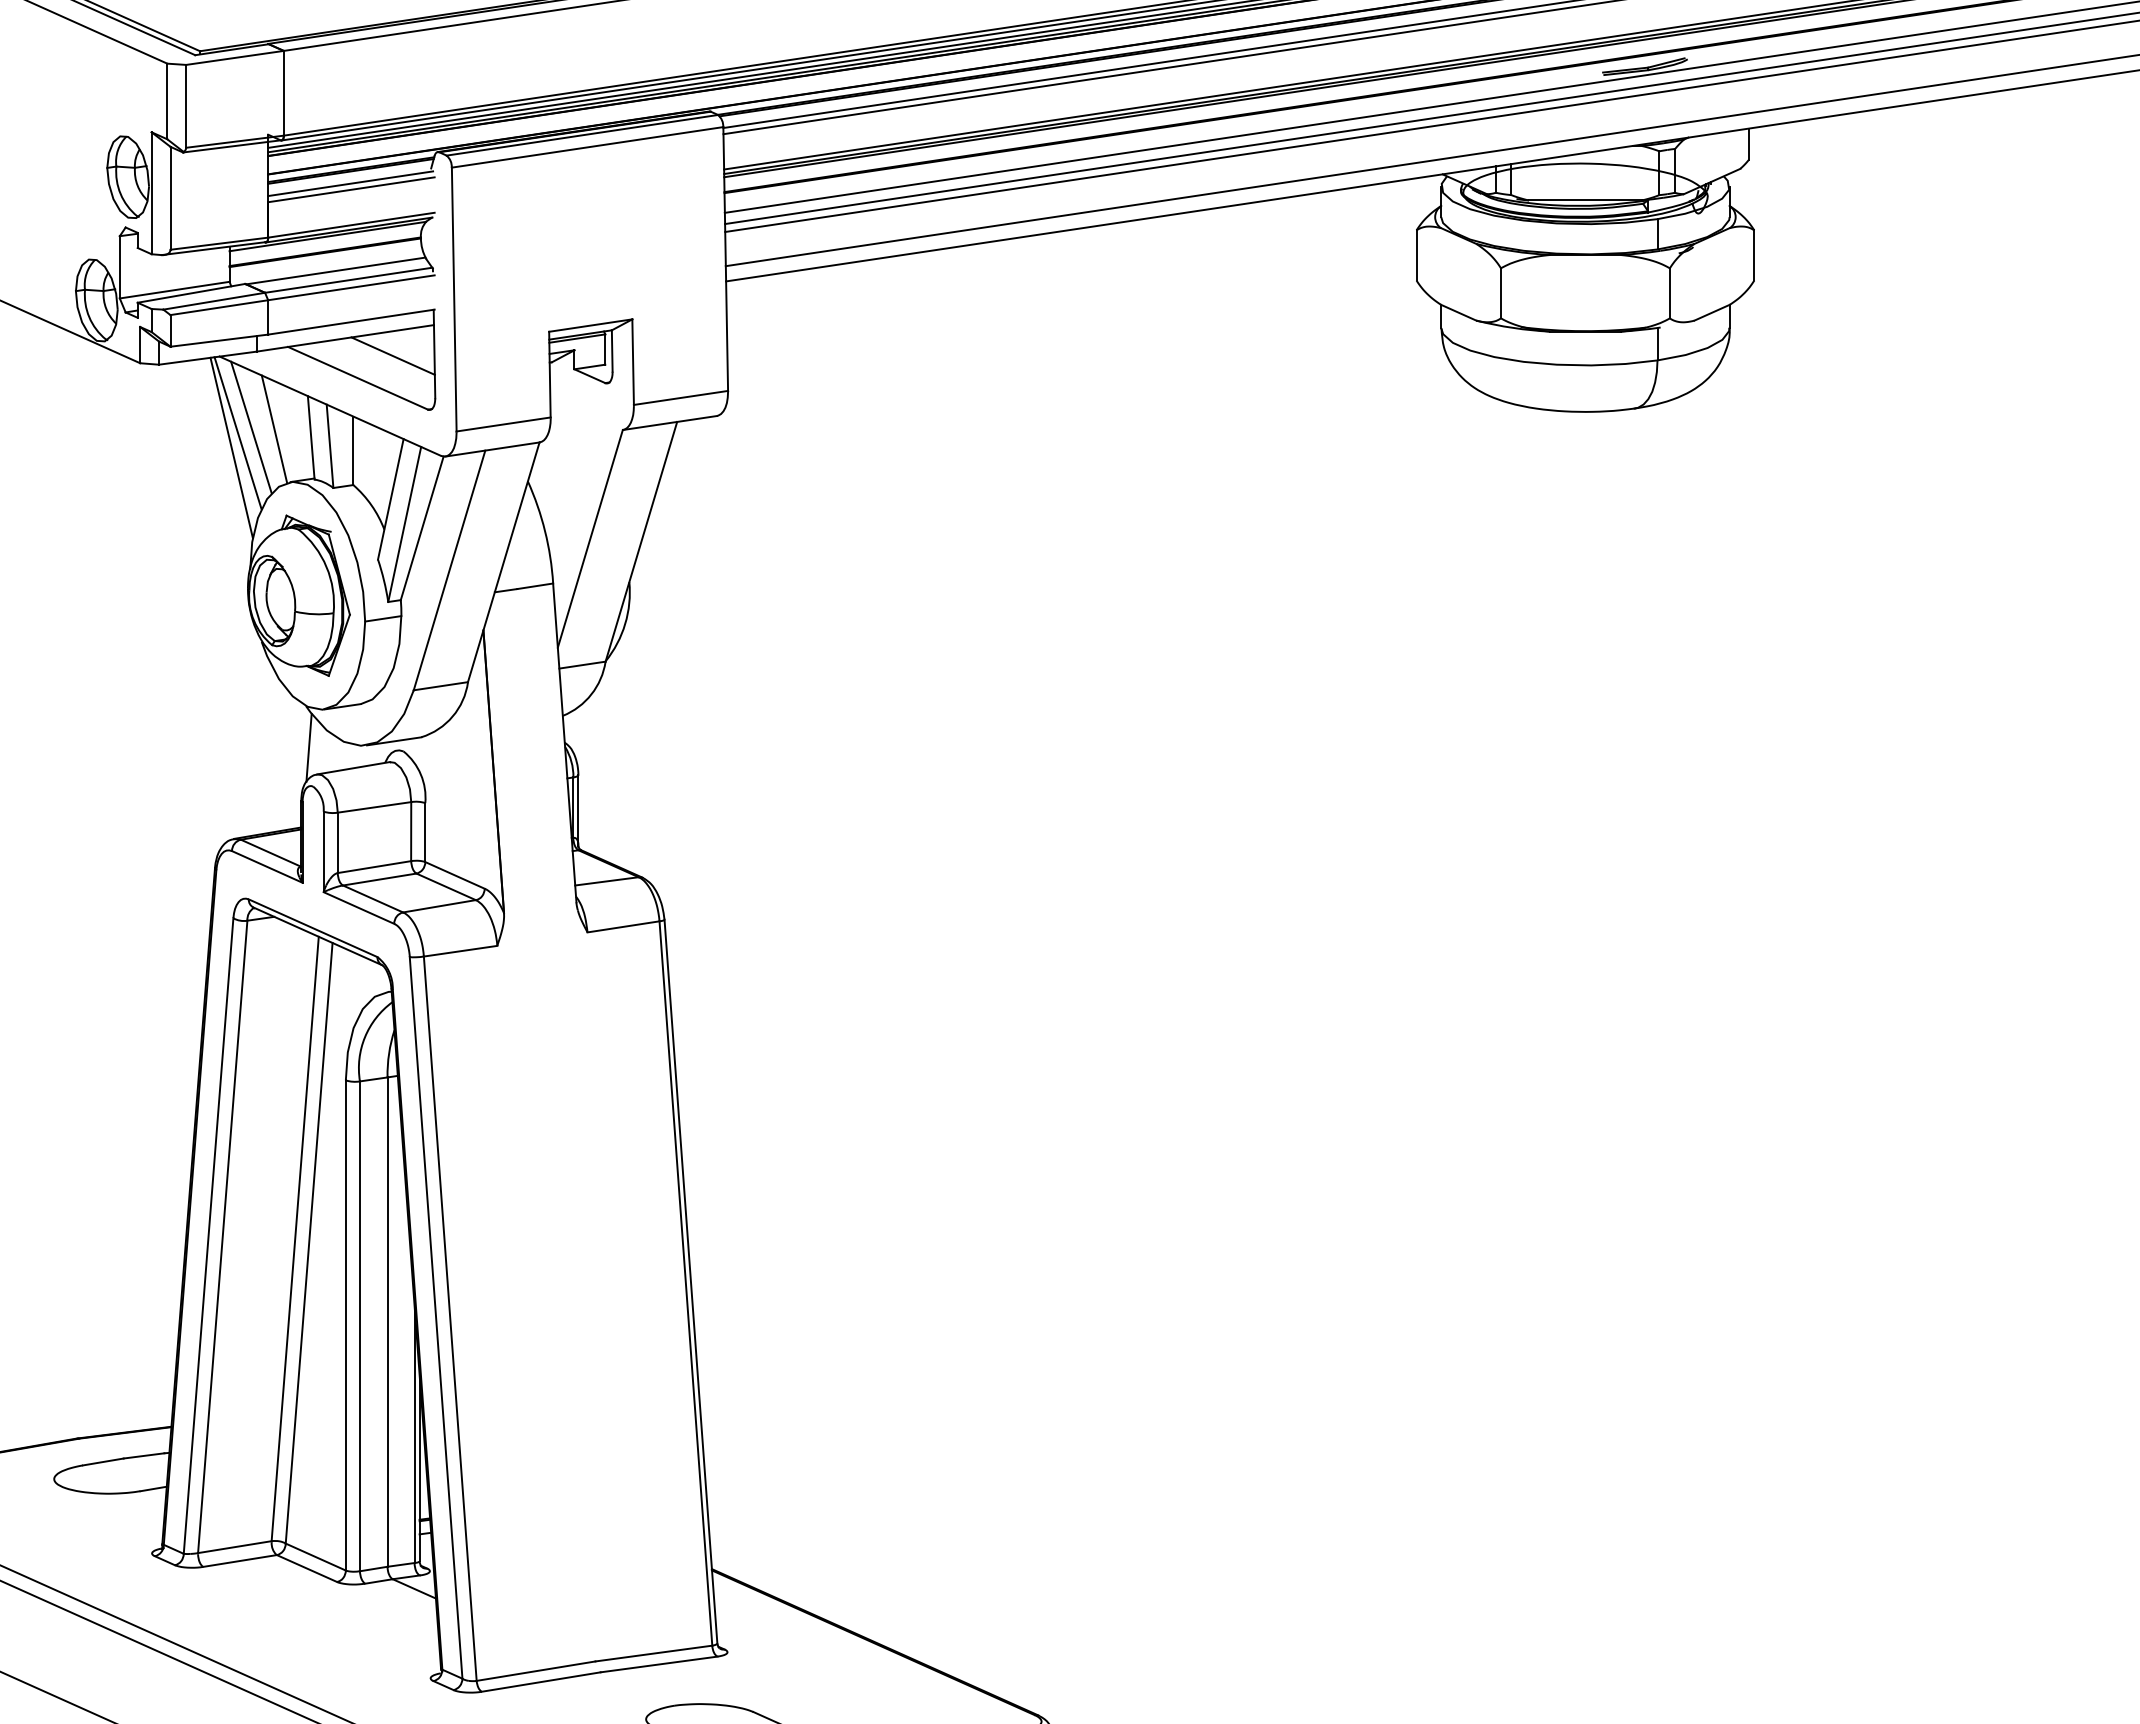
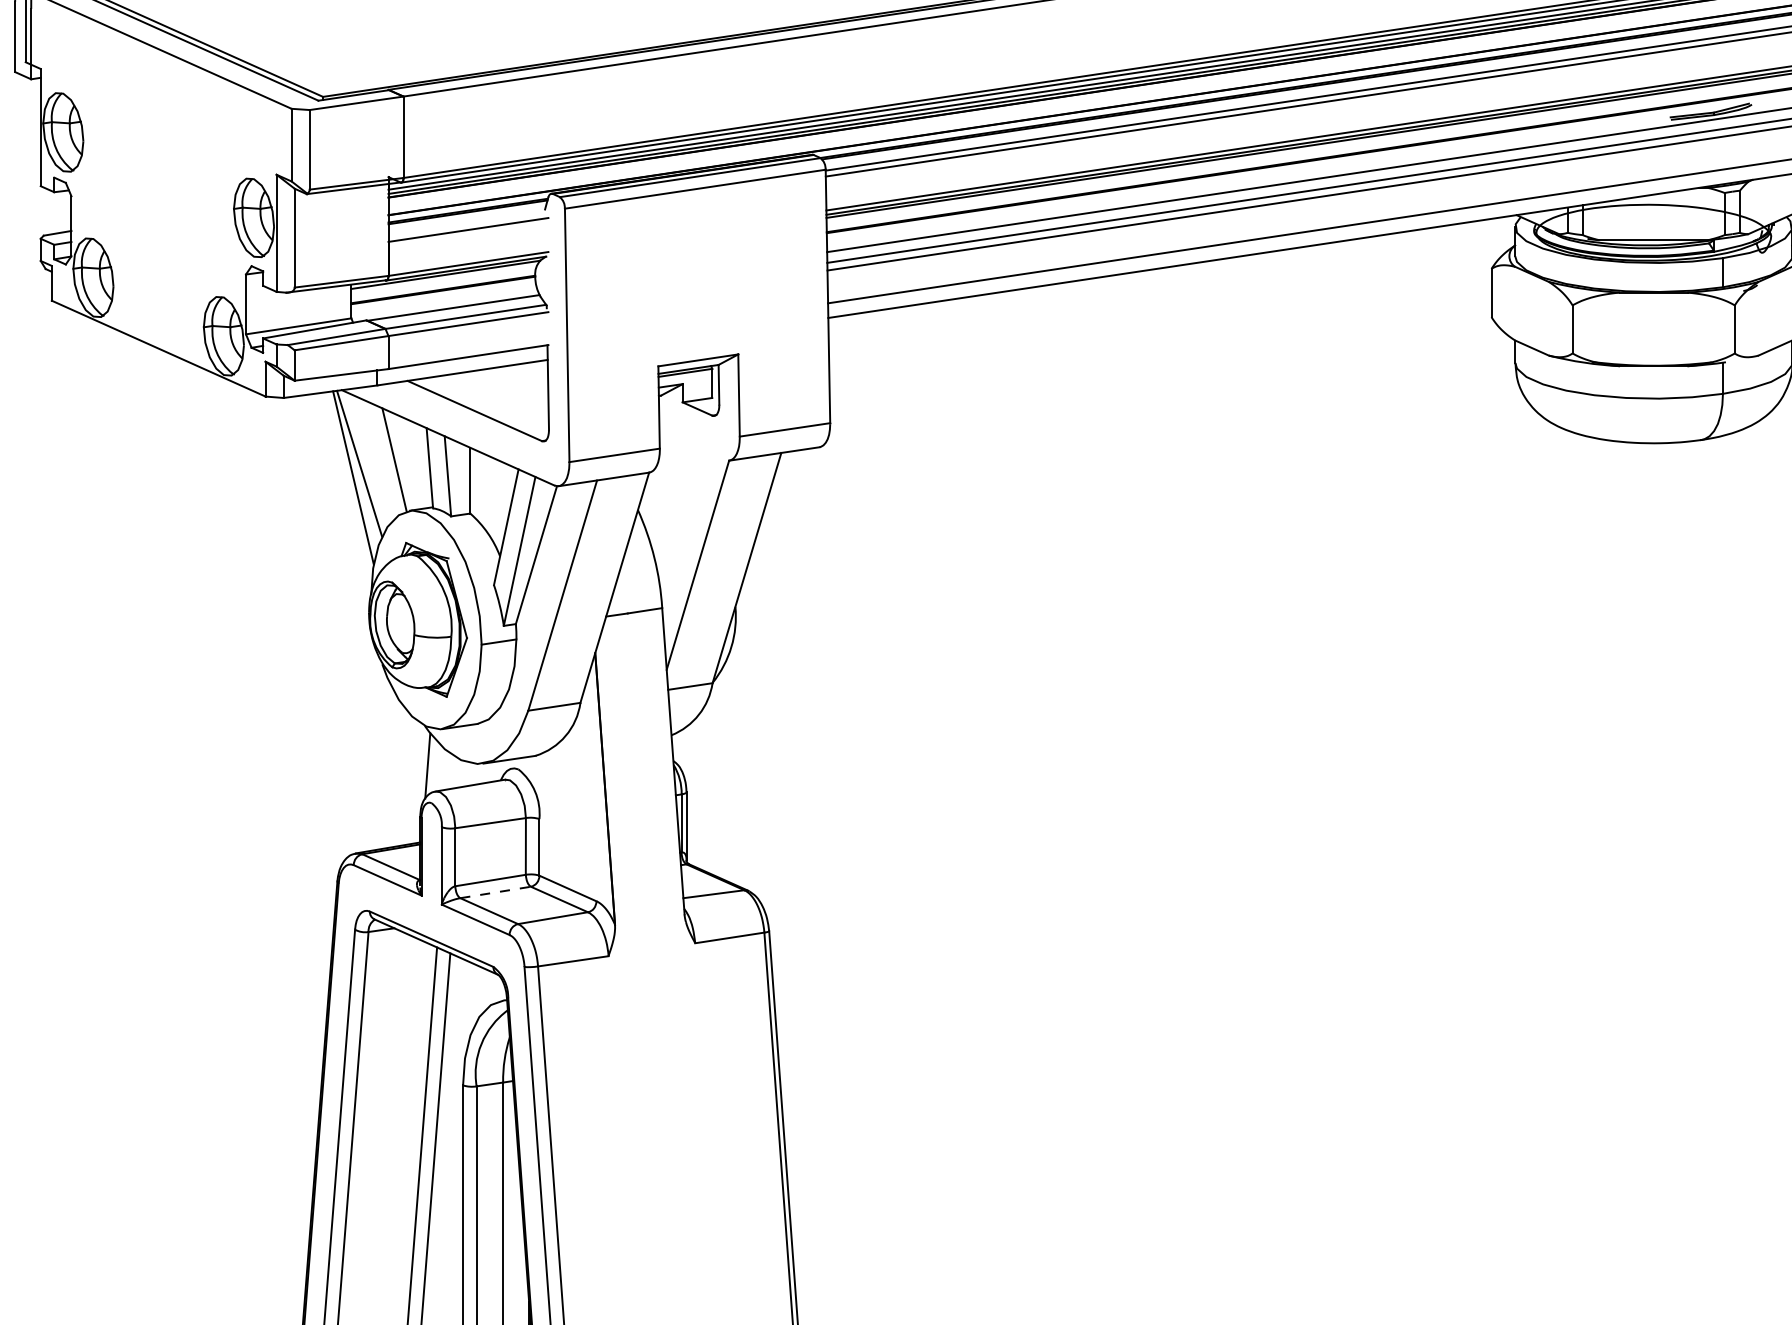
line: (350, 183) -> (467, 223), removed
line: (392, 355) -> (507, 389), removed
line: (251, 427) -> (372, 458), removed
line: (380, 879) -> (496, 892), solid -> dashed

